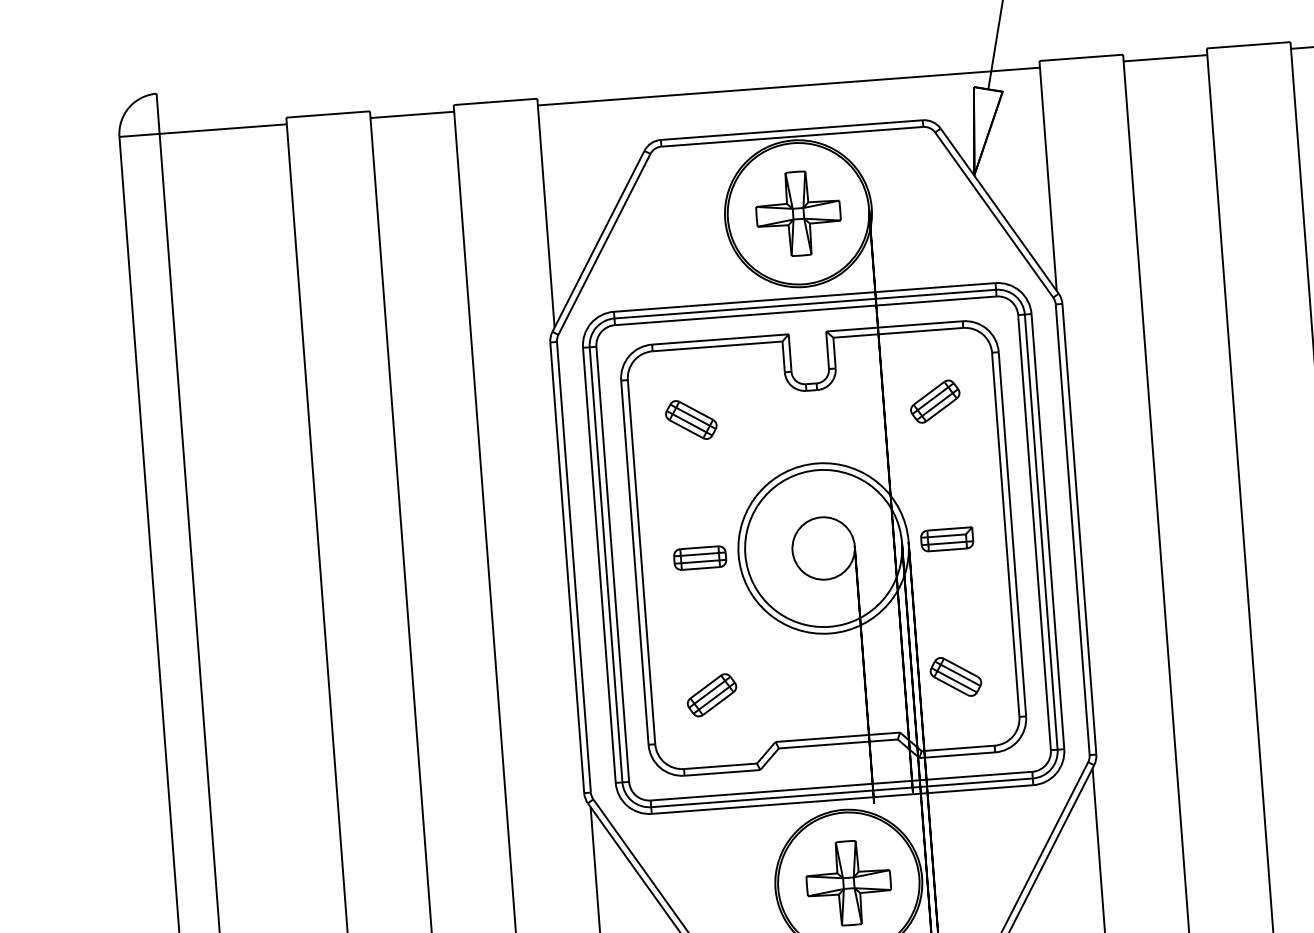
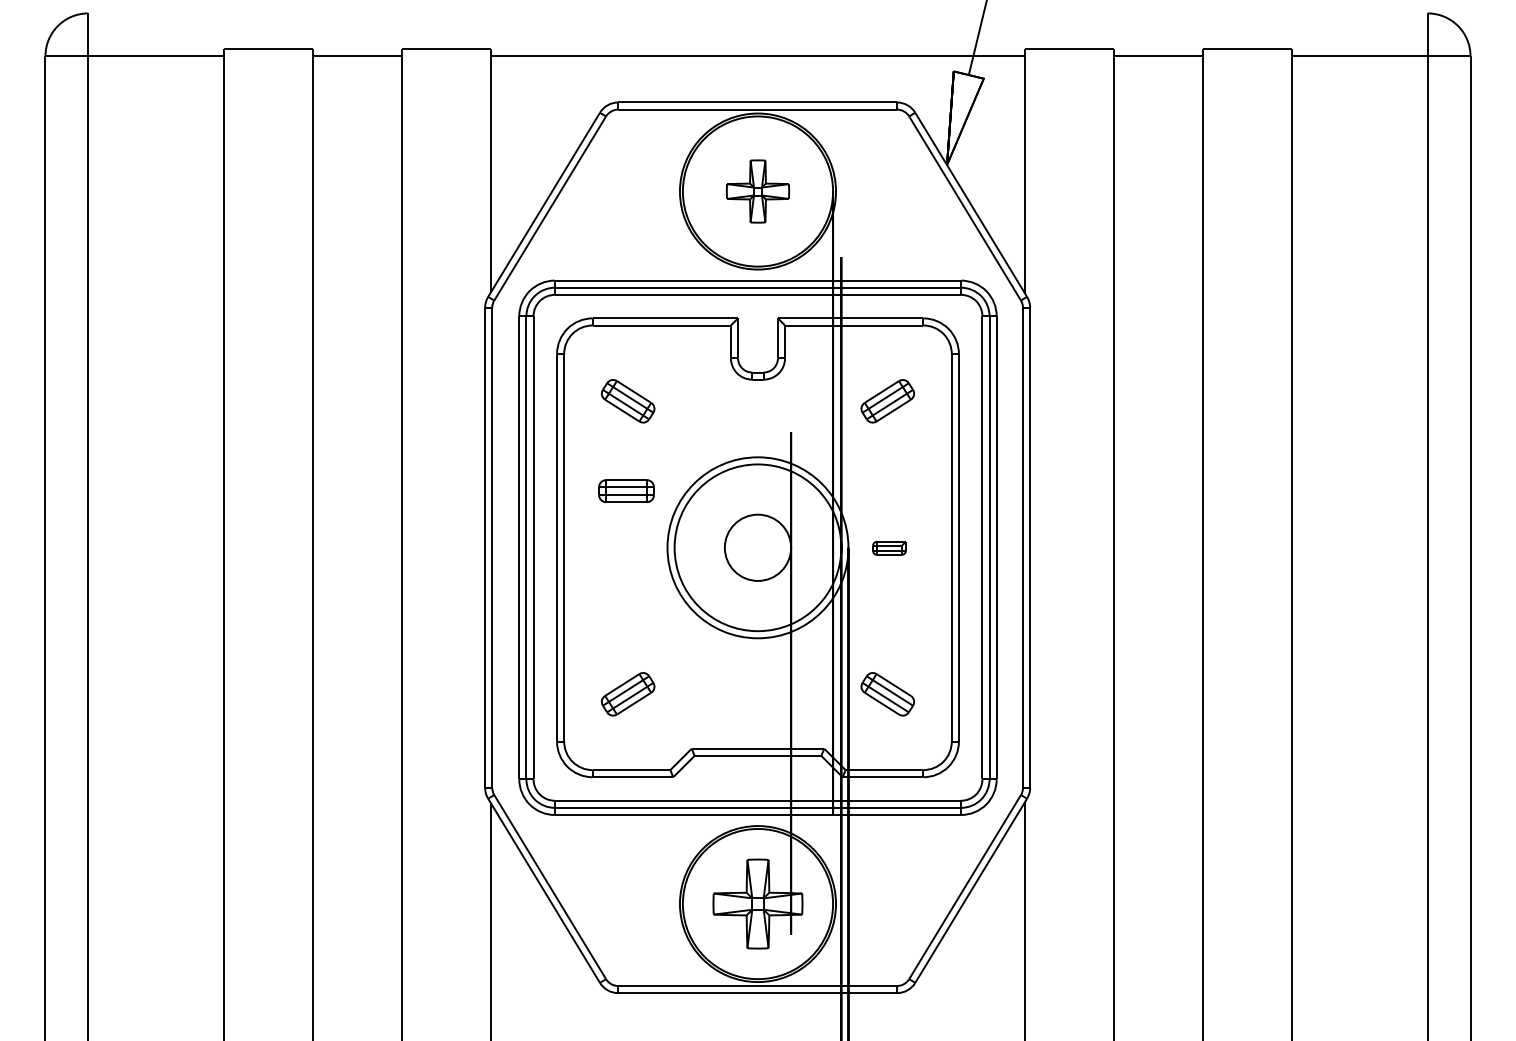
part: (798, 213) -> (757, 191), size x0.7
part: (947, 539) -> (889, 548), size x0.6
part: (700, 558) -> (626, 491), moved

